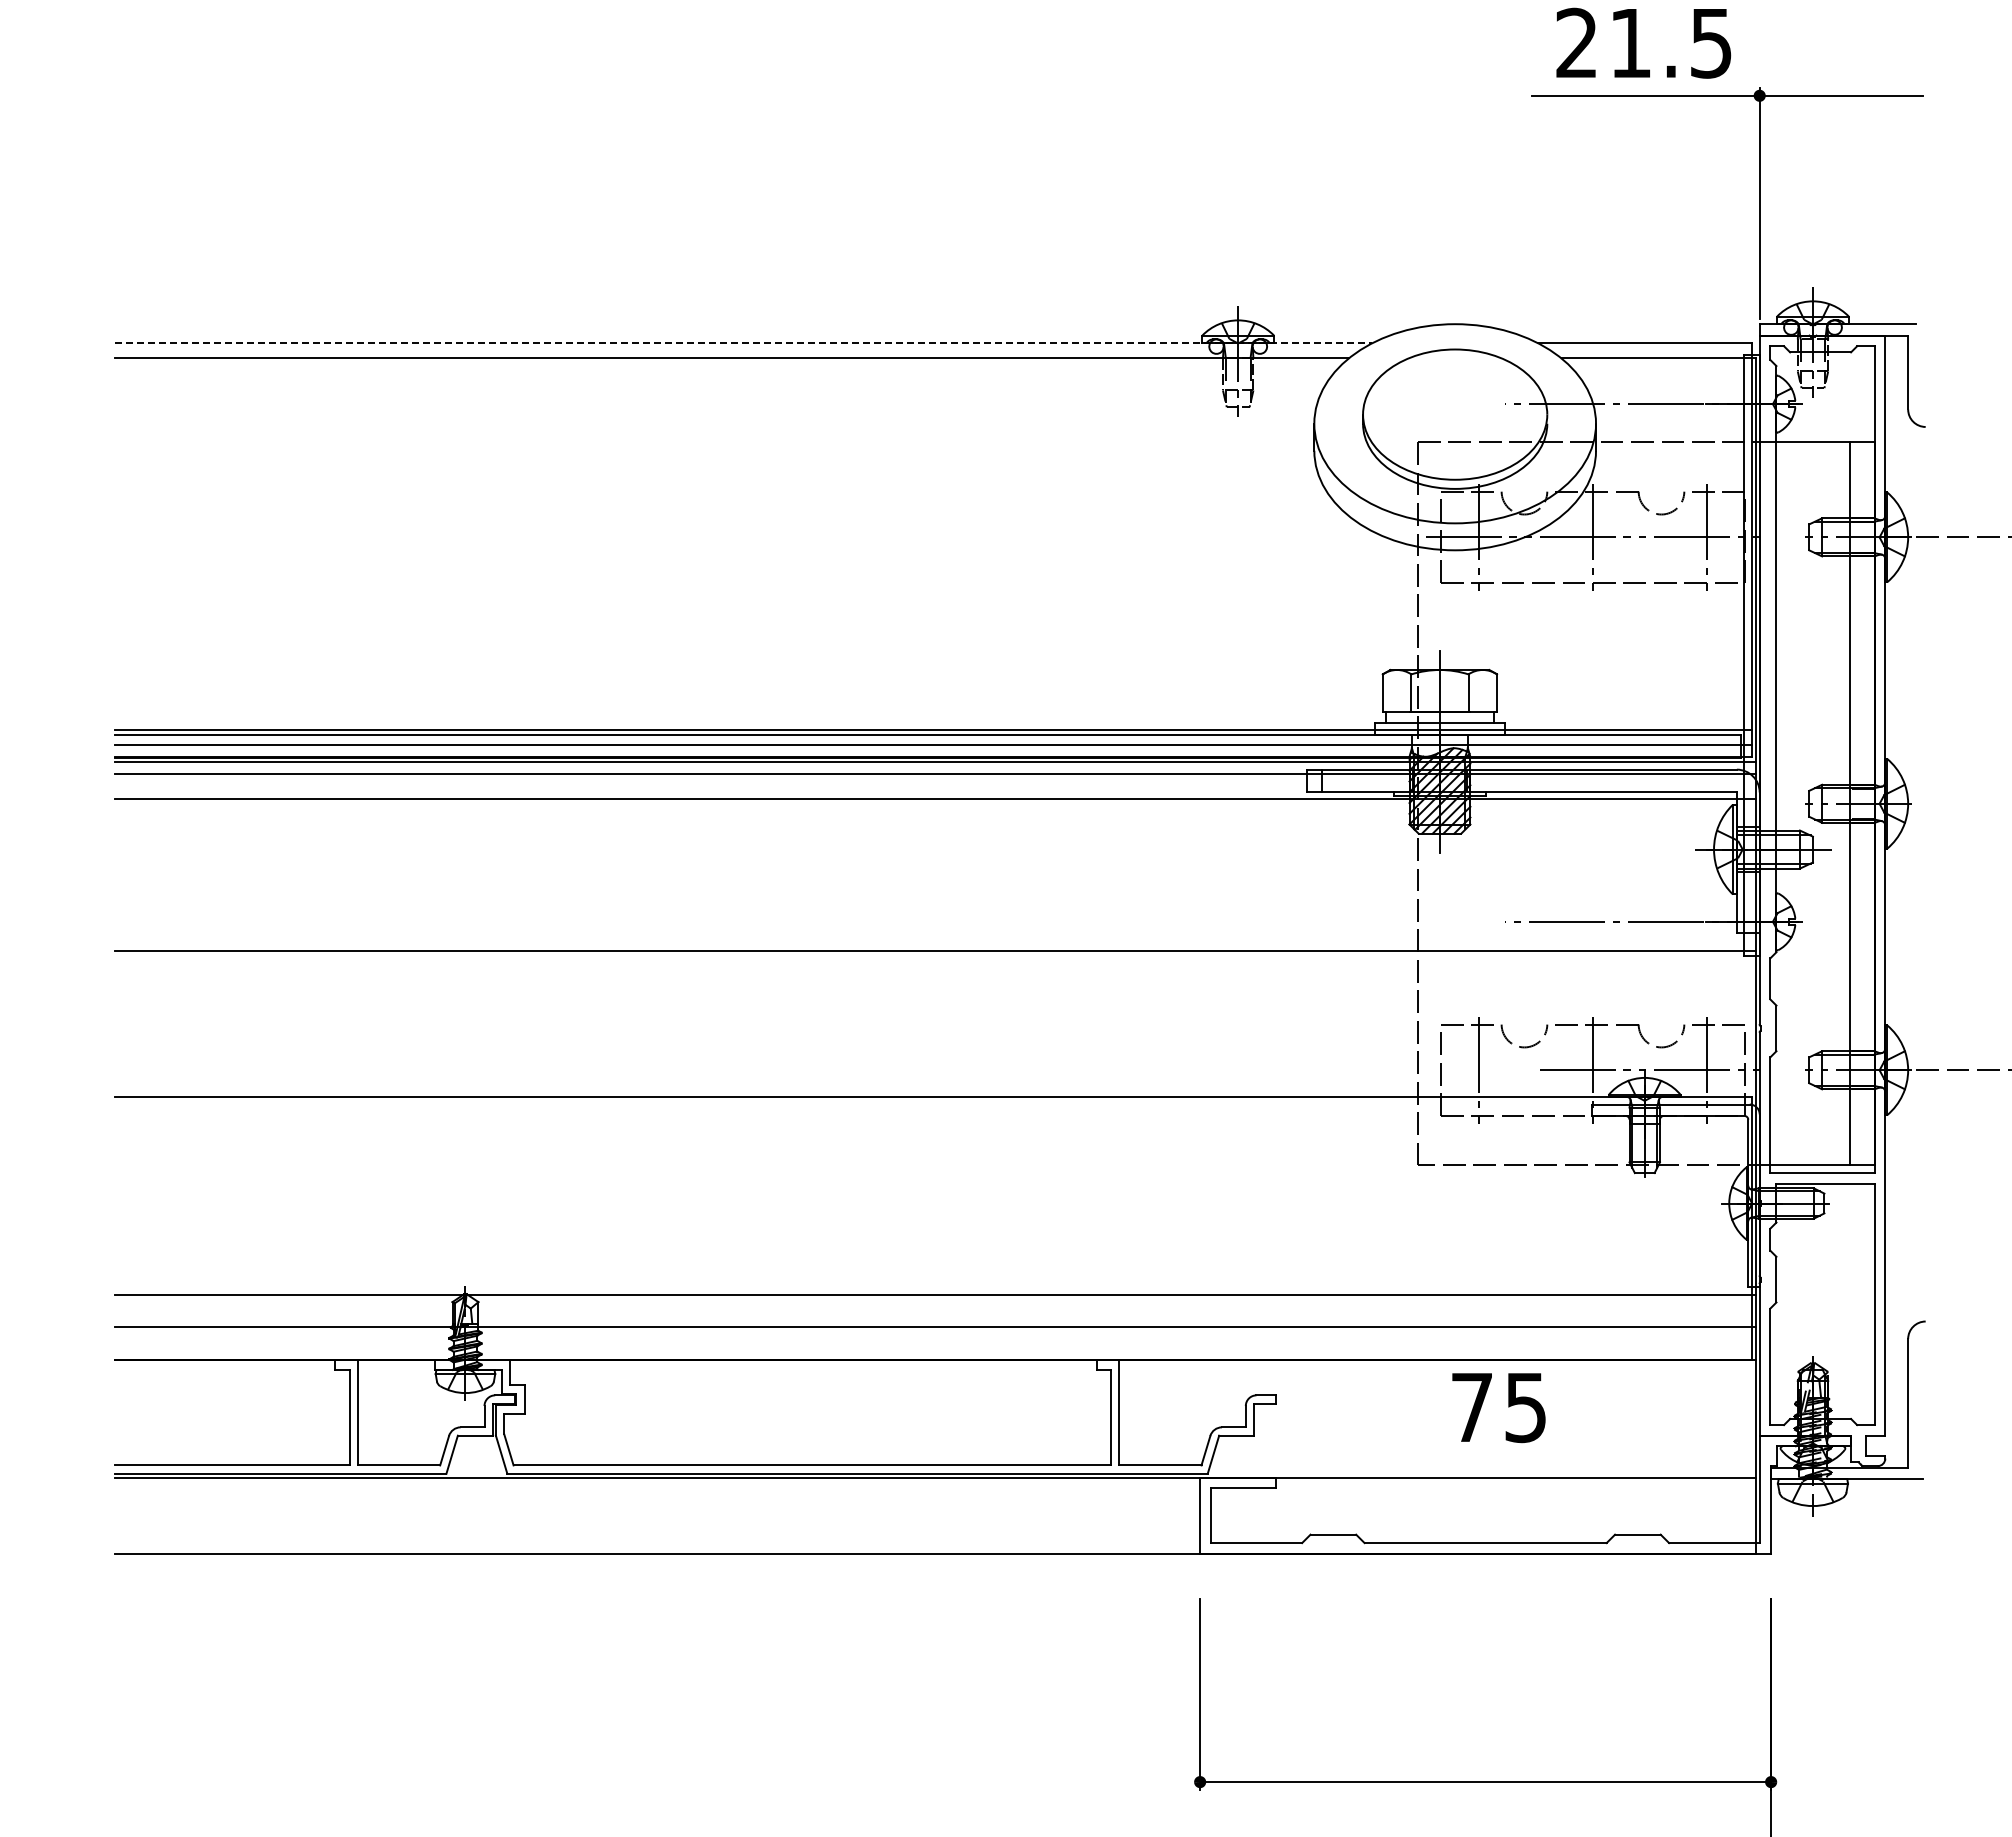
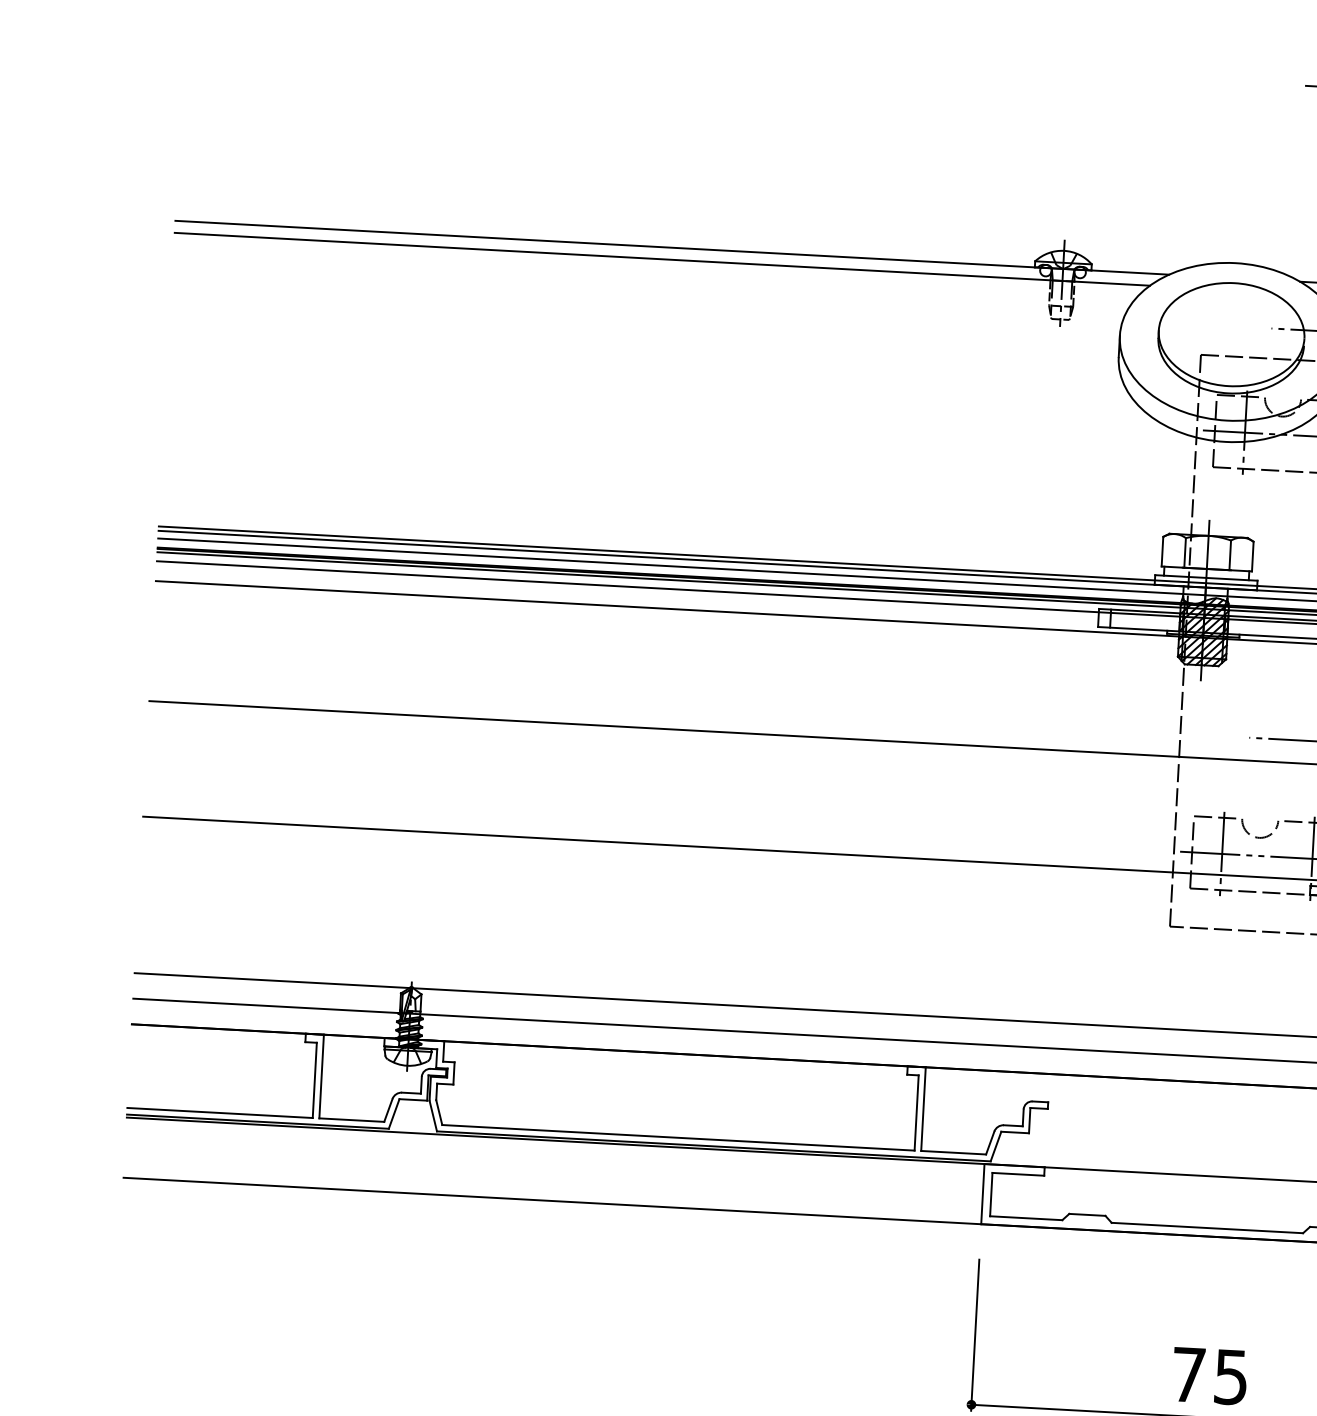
line: (744, 343) -> (672, 247), dashed -> solid
line: (1478, 1070) -> (1221, 854), added
text: (1498, 1408) -> (1209, 1376), moved

